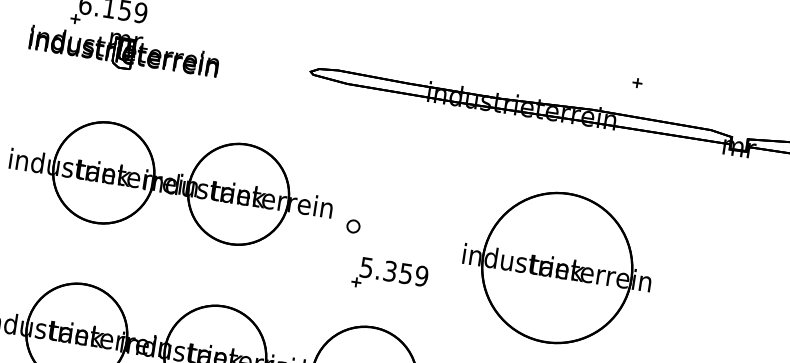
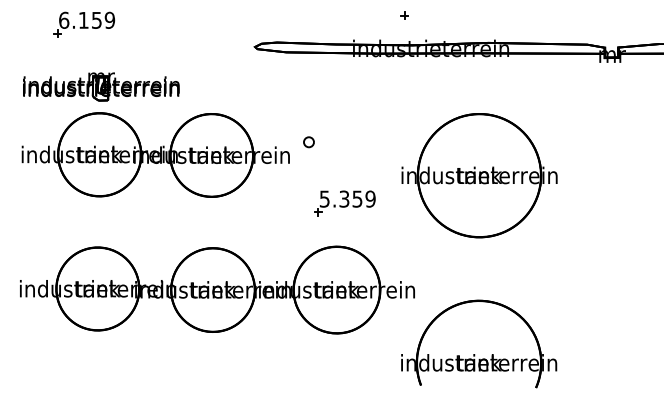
part: (124, 51) -> (101, 86), moved
part: (637, 82) -> (404, 15), moved
part: (352, 226) -> (308, 142), moved

